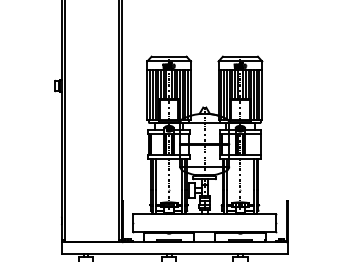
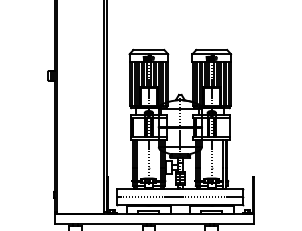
line: (204, 222) -> (180, 196), added

